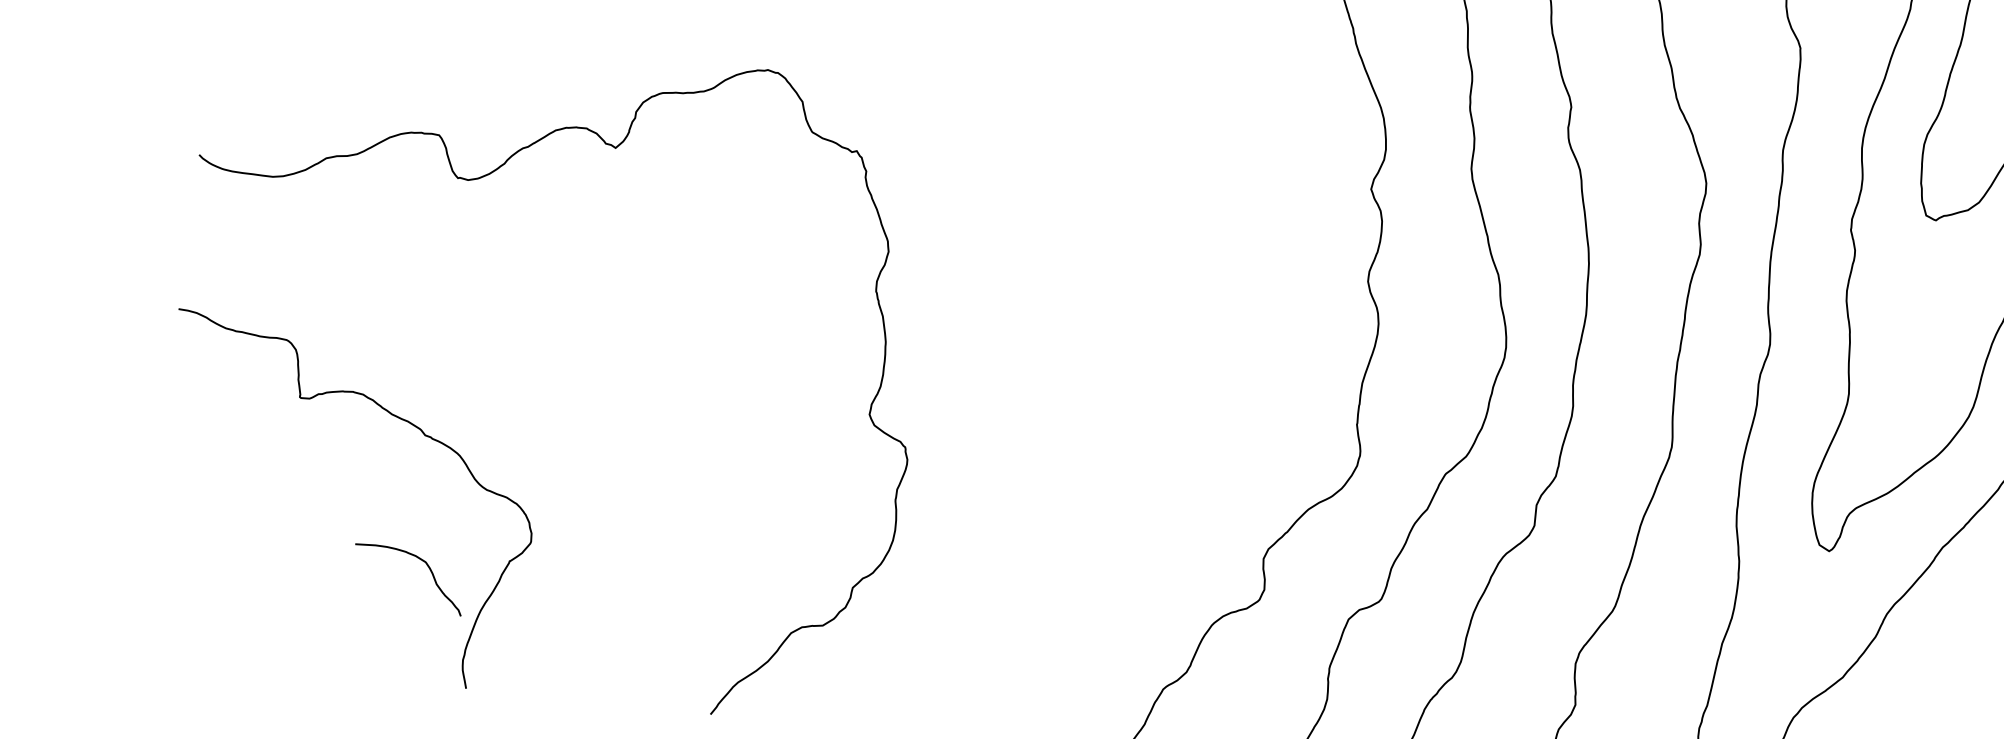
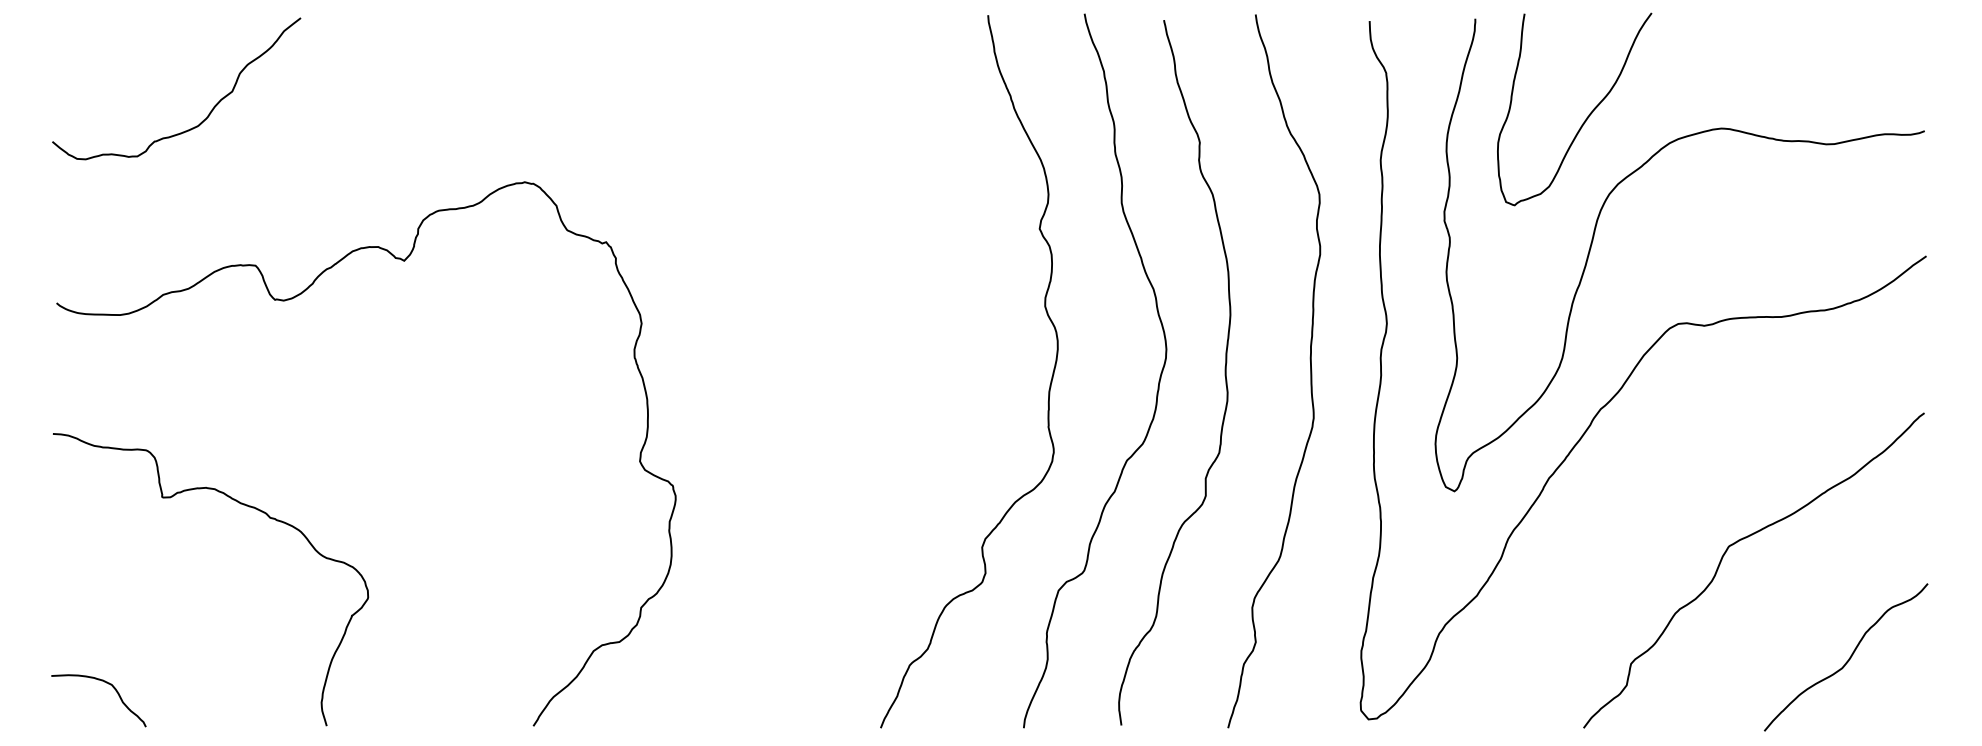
curve: (419, 559) -> (106, 683), moved

